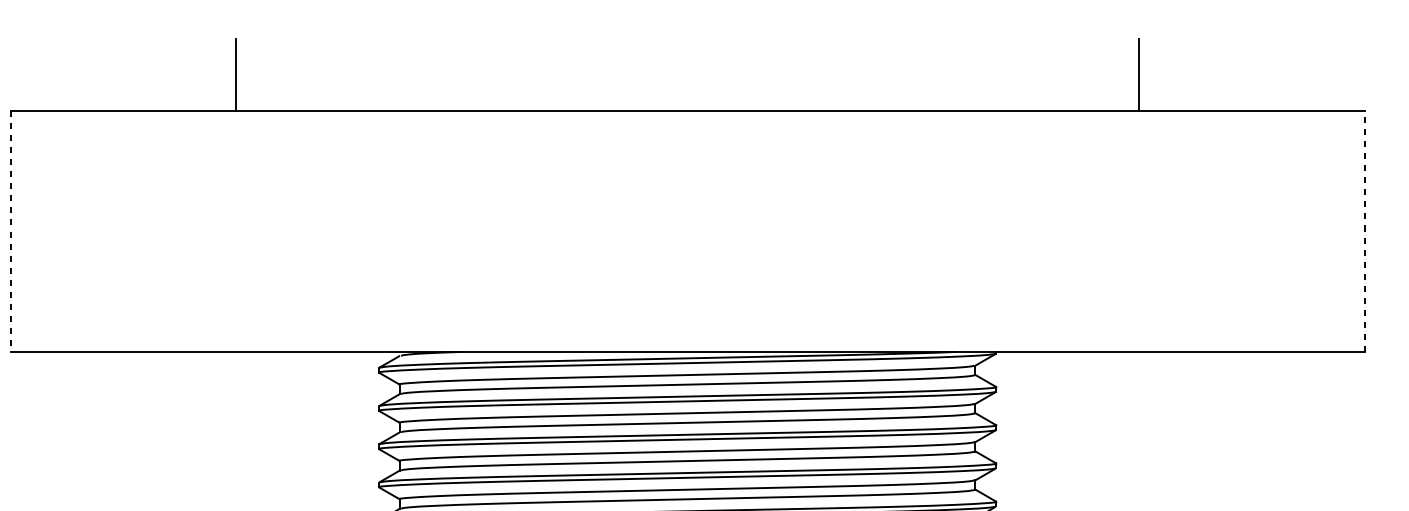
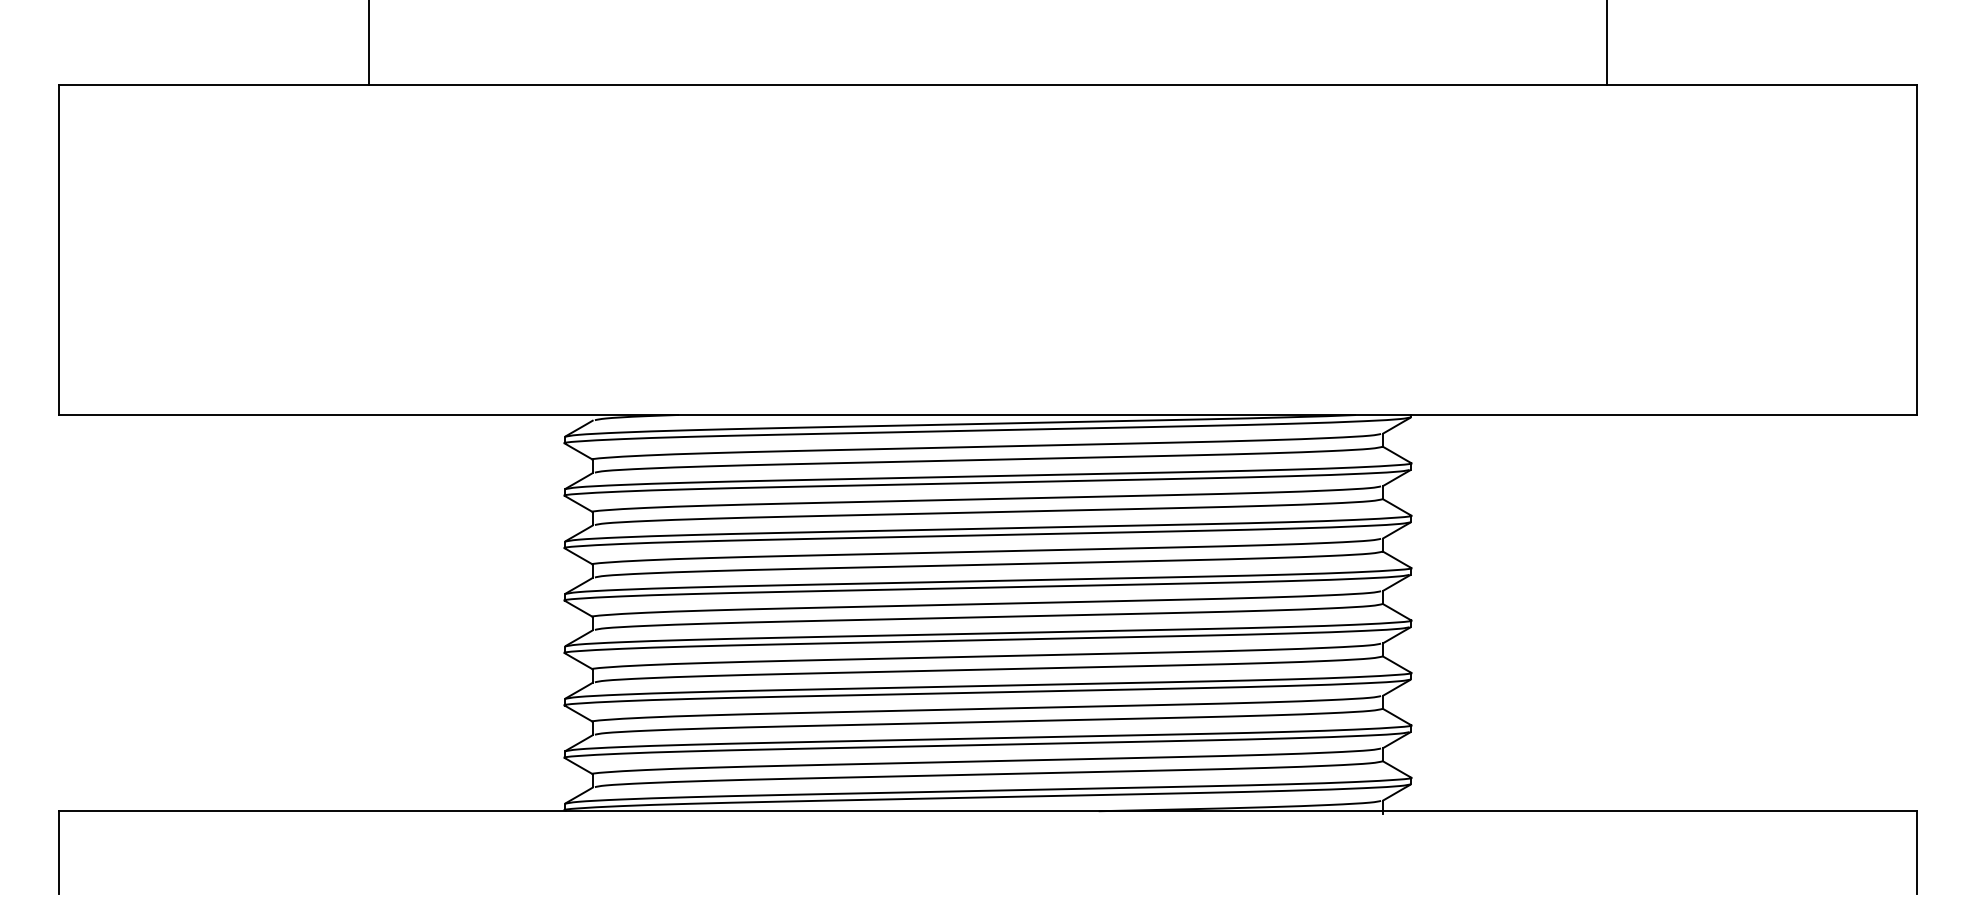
line: (10, 231) -> (59, 250), dashed -> solid
line: (1364, 231) -> (1916, 249), dashed -> solid

